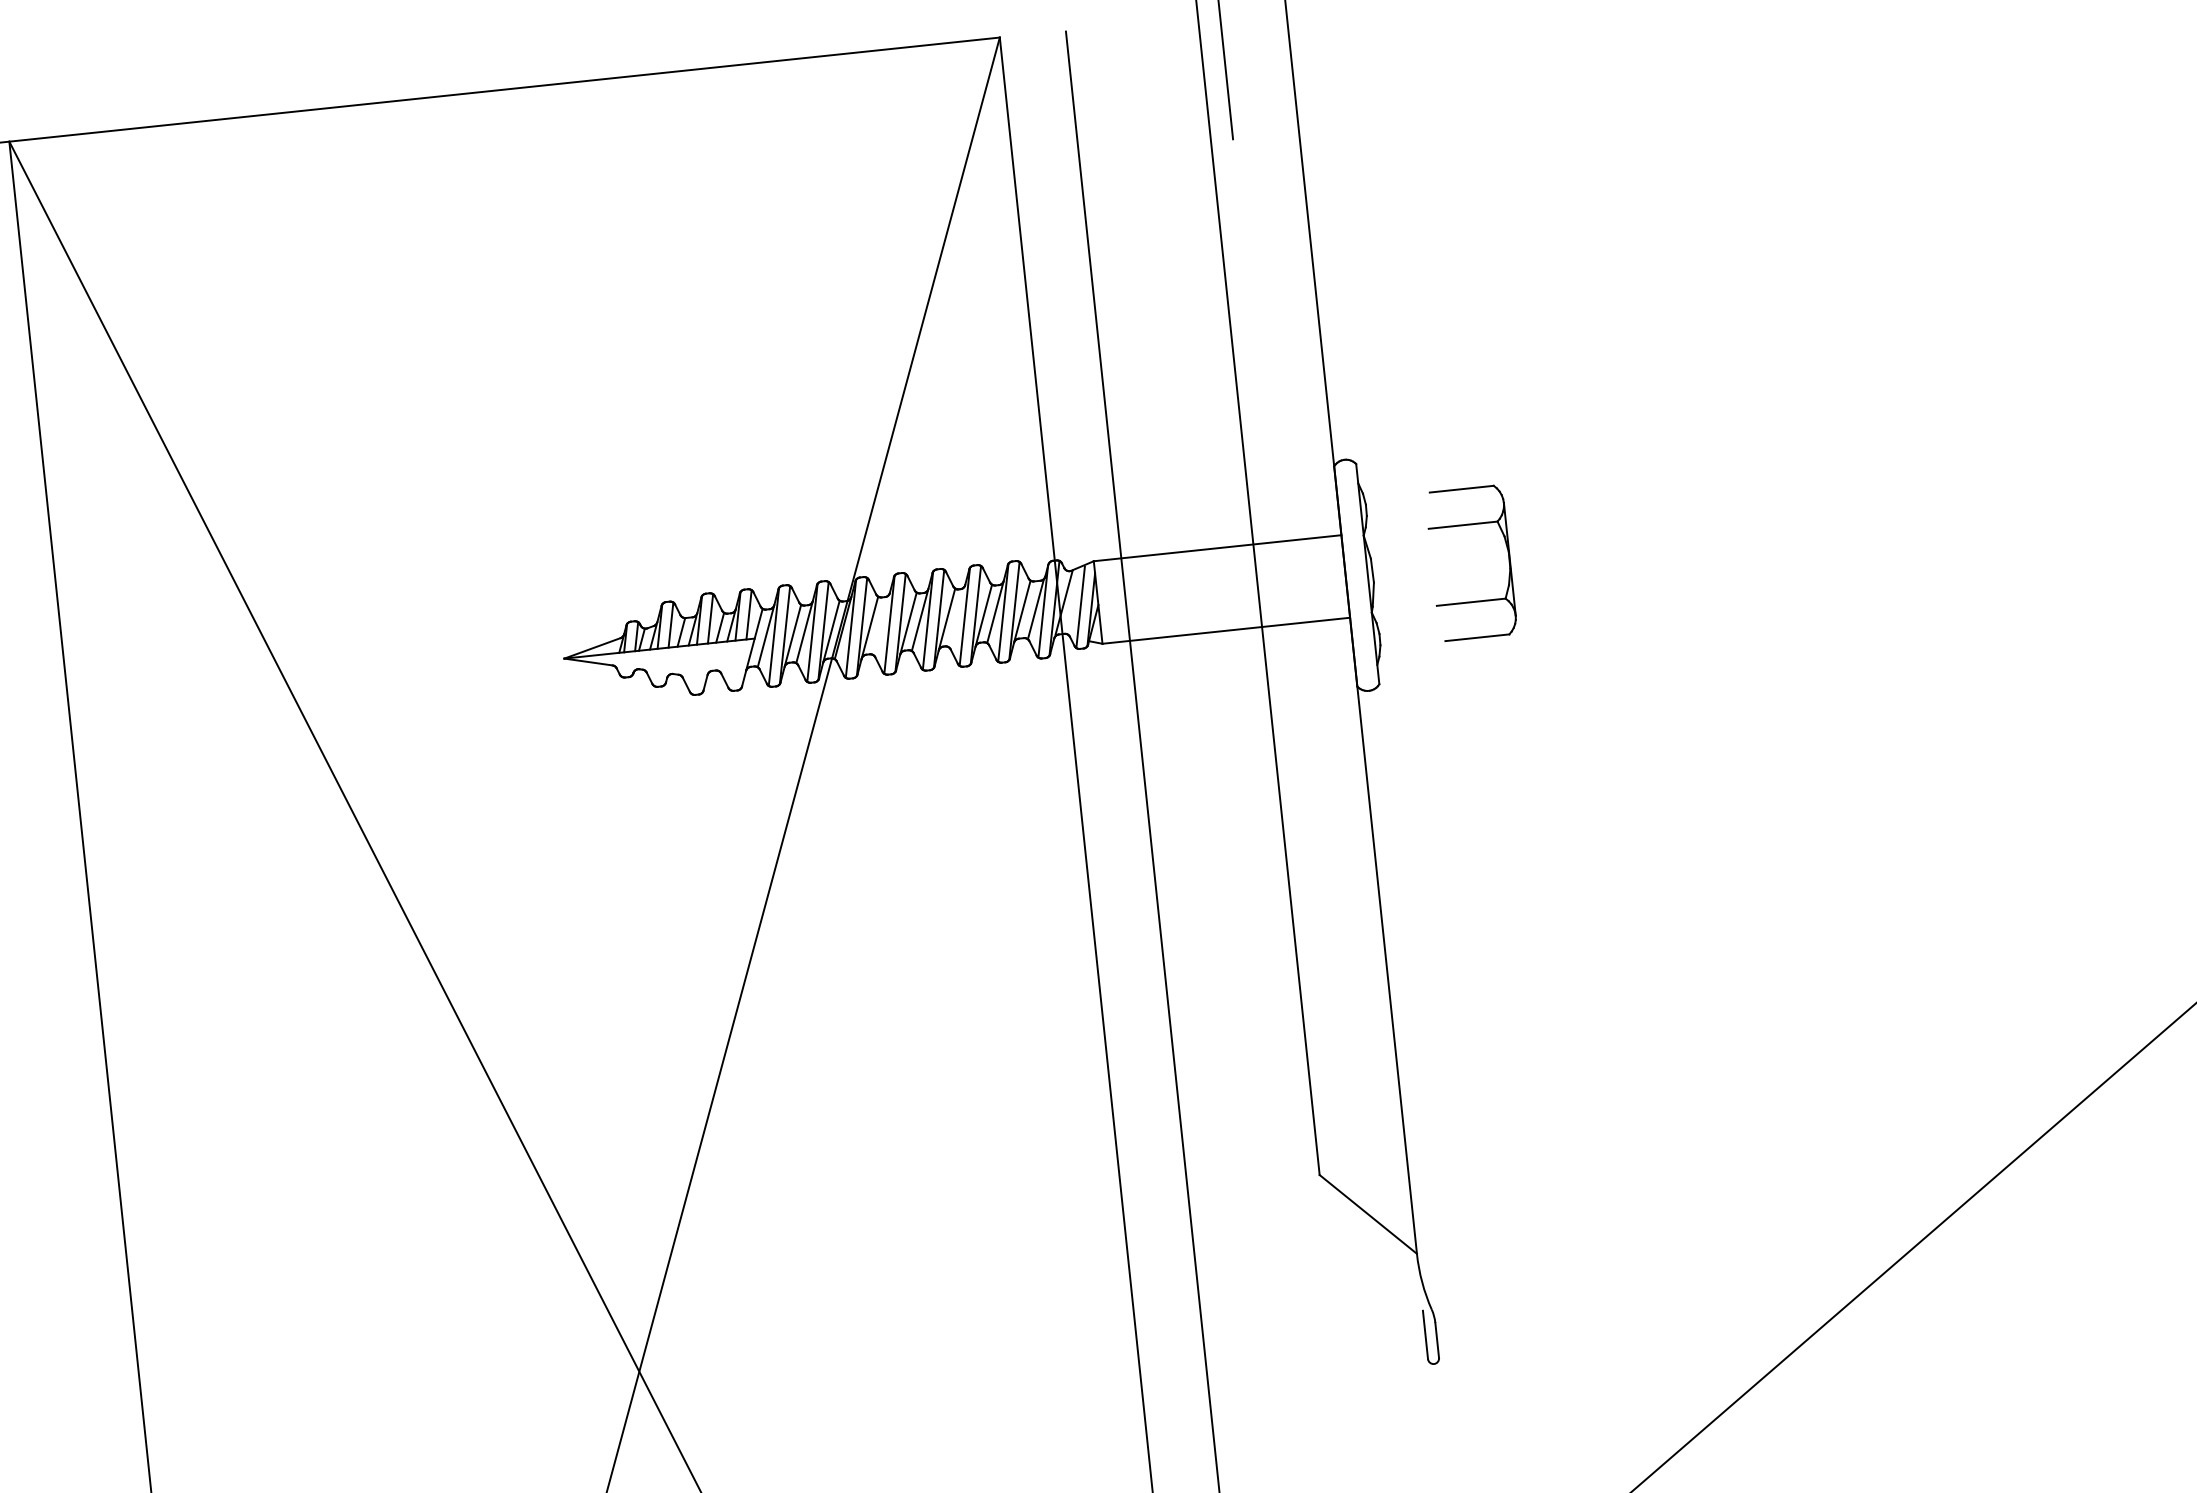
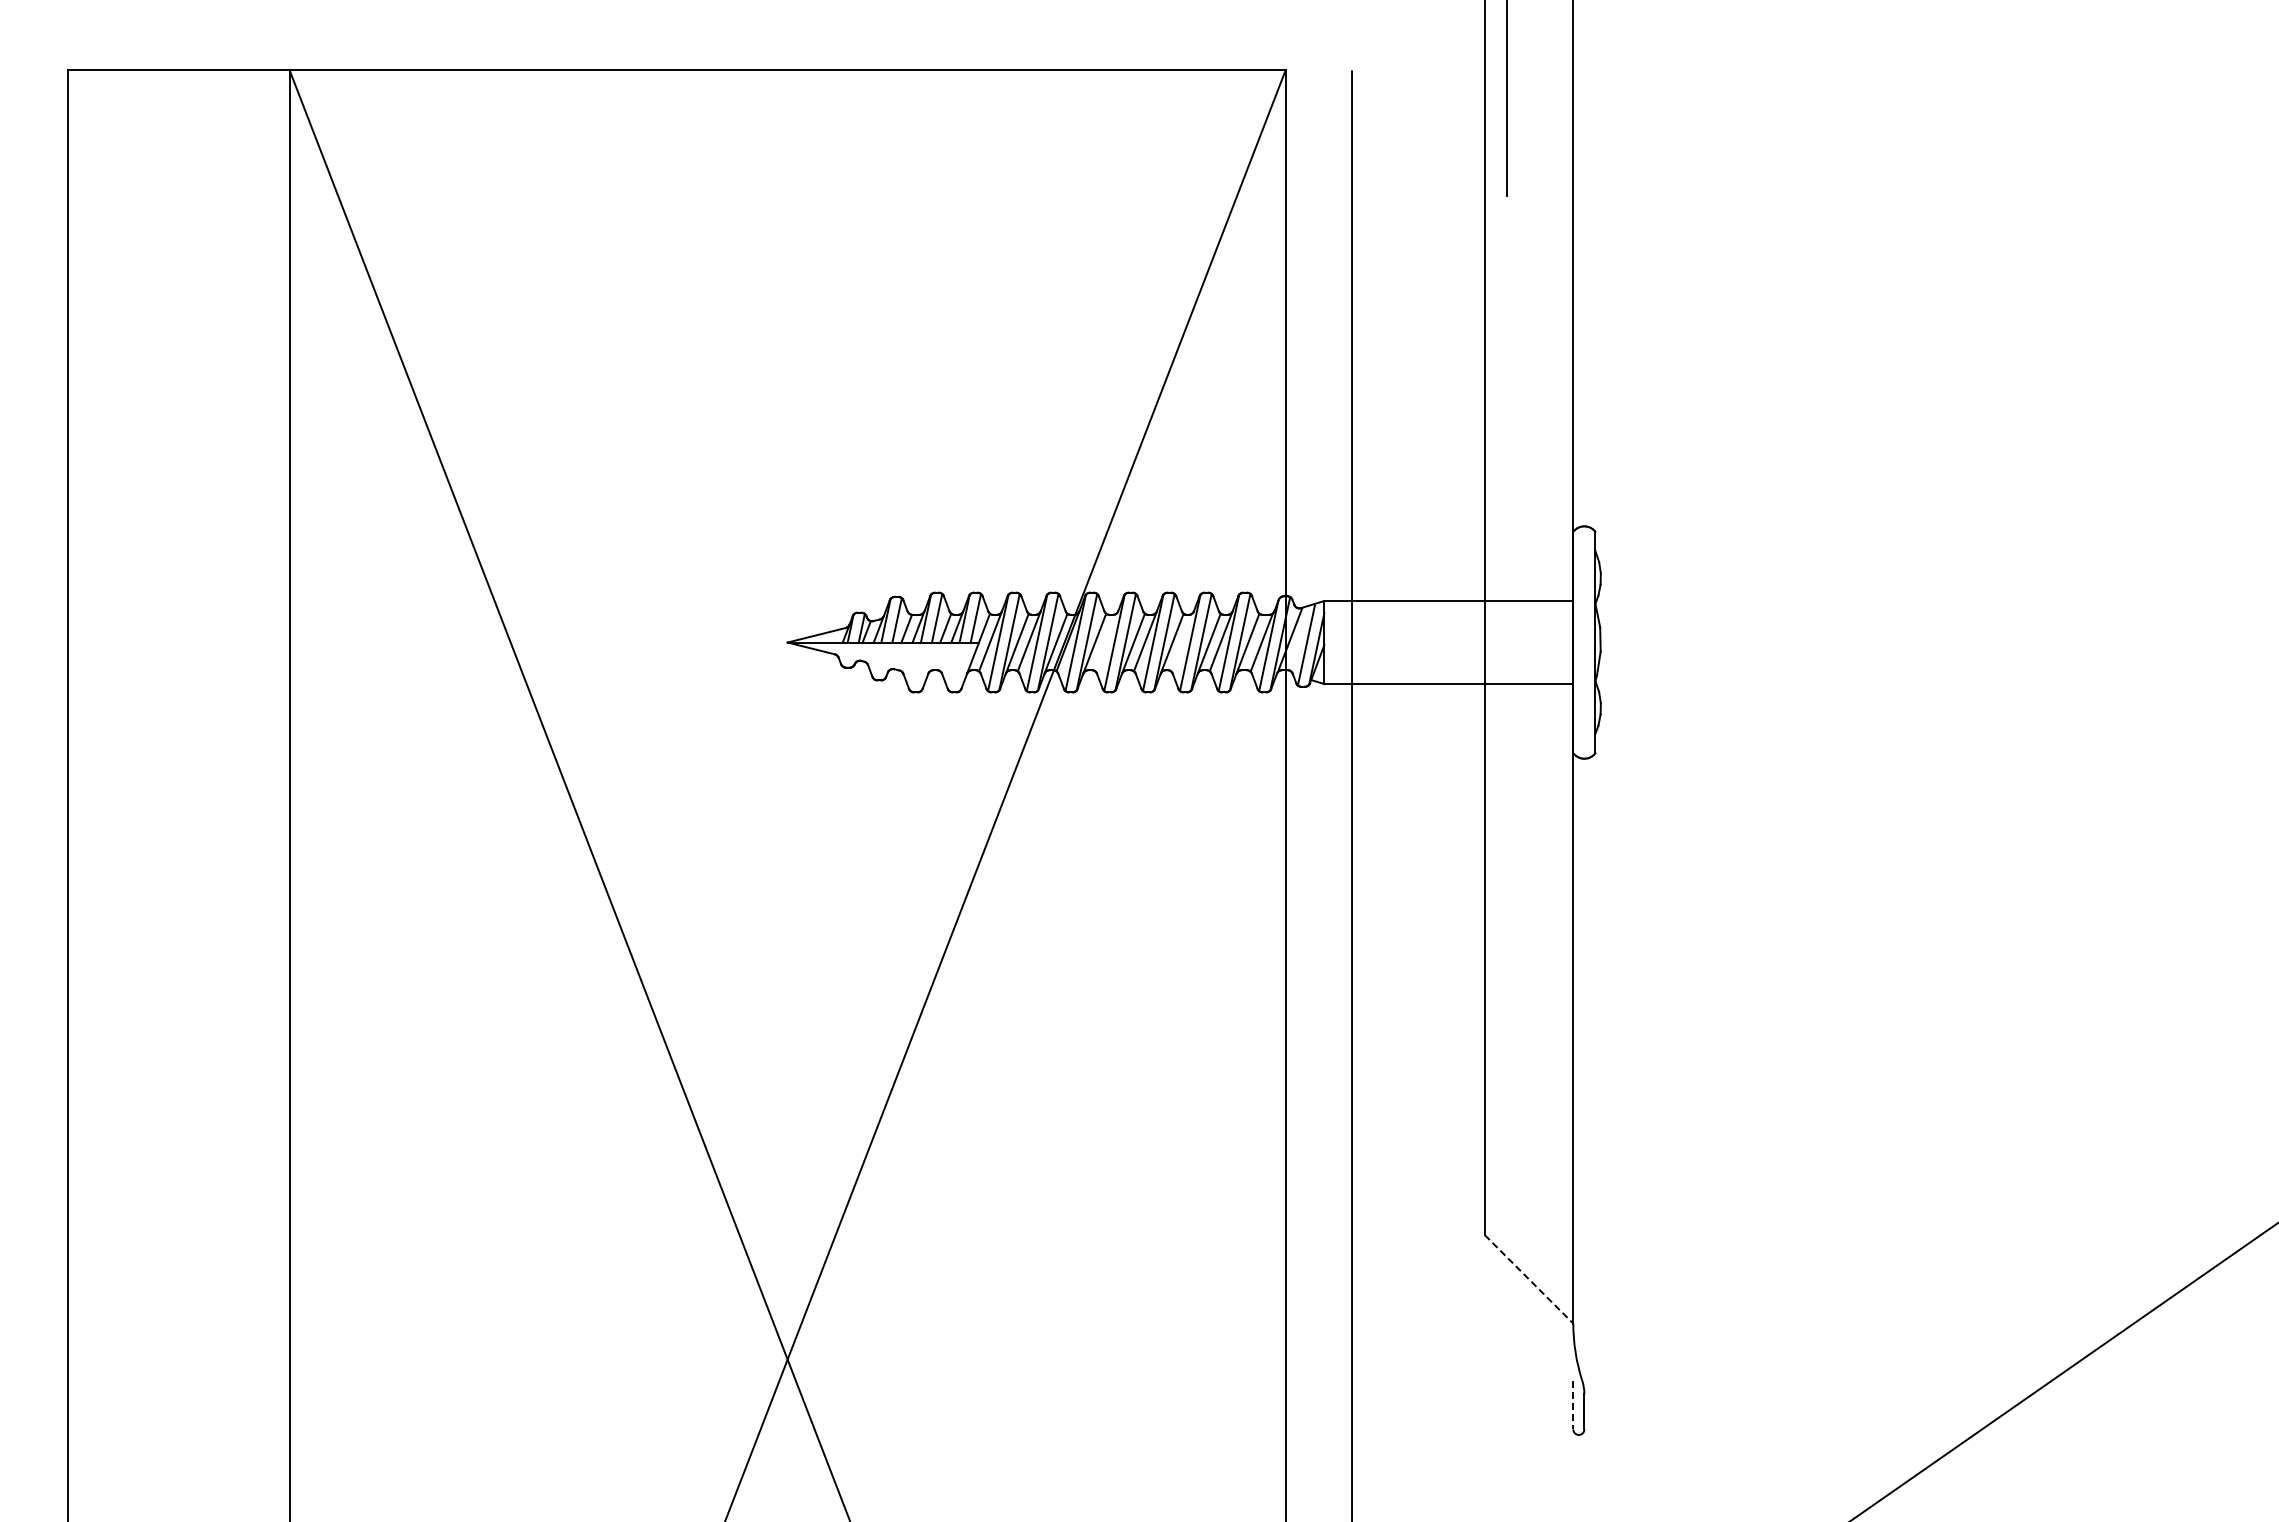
part: (1467, 525) -> (1699, 604), removed
line: (1368, 1214) -> (1529, 1279), solid -> dashed
line: (1425, 1335) -> (1573, 1405), solid -> dashed

